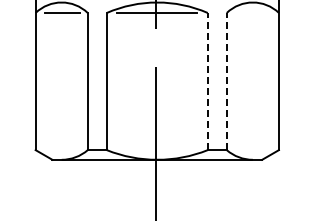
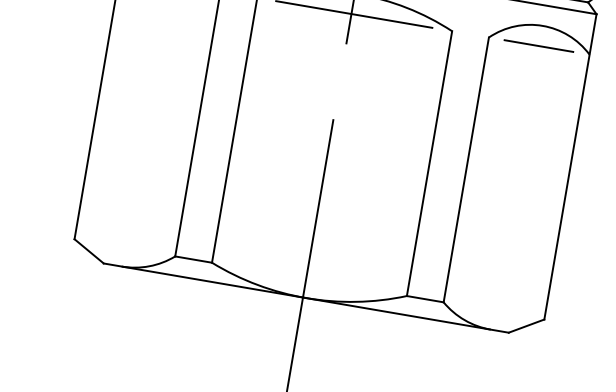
line: (252, 13) -> (538, 46), added
line: (207, 81) -> (429, 163), dashed -> solid
line: (226, 81) -> (465, 169), dashed -> solid

